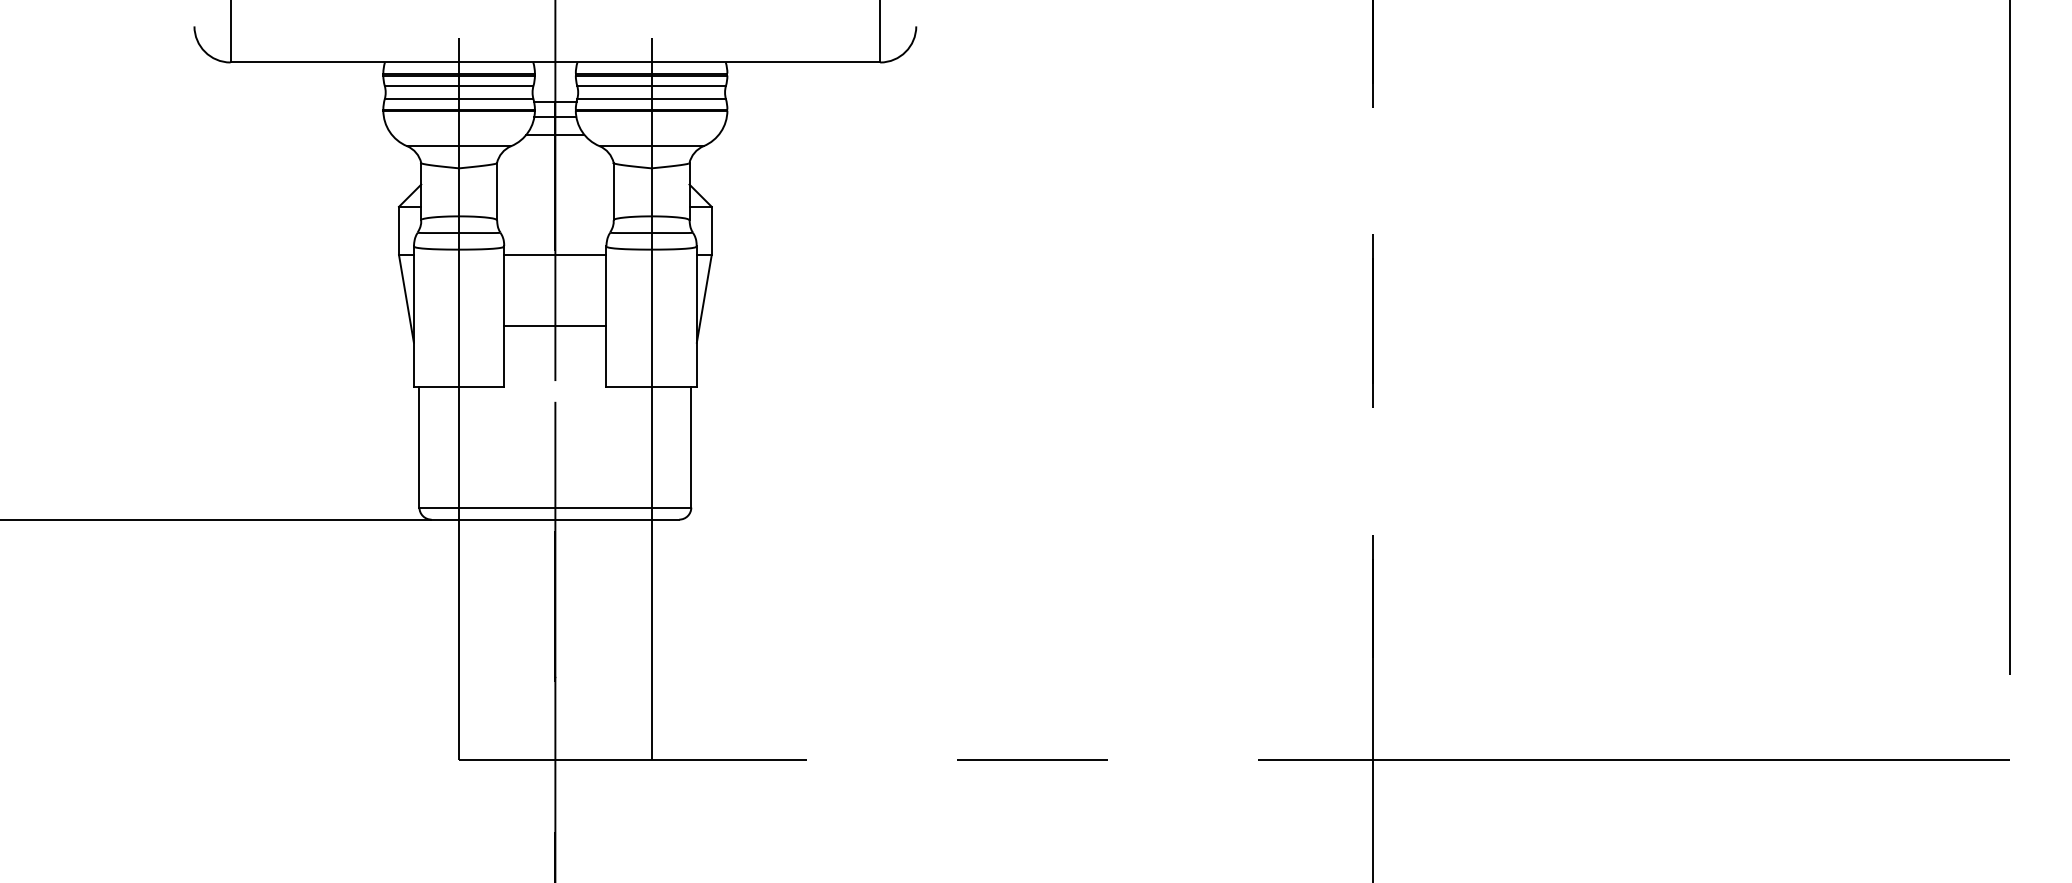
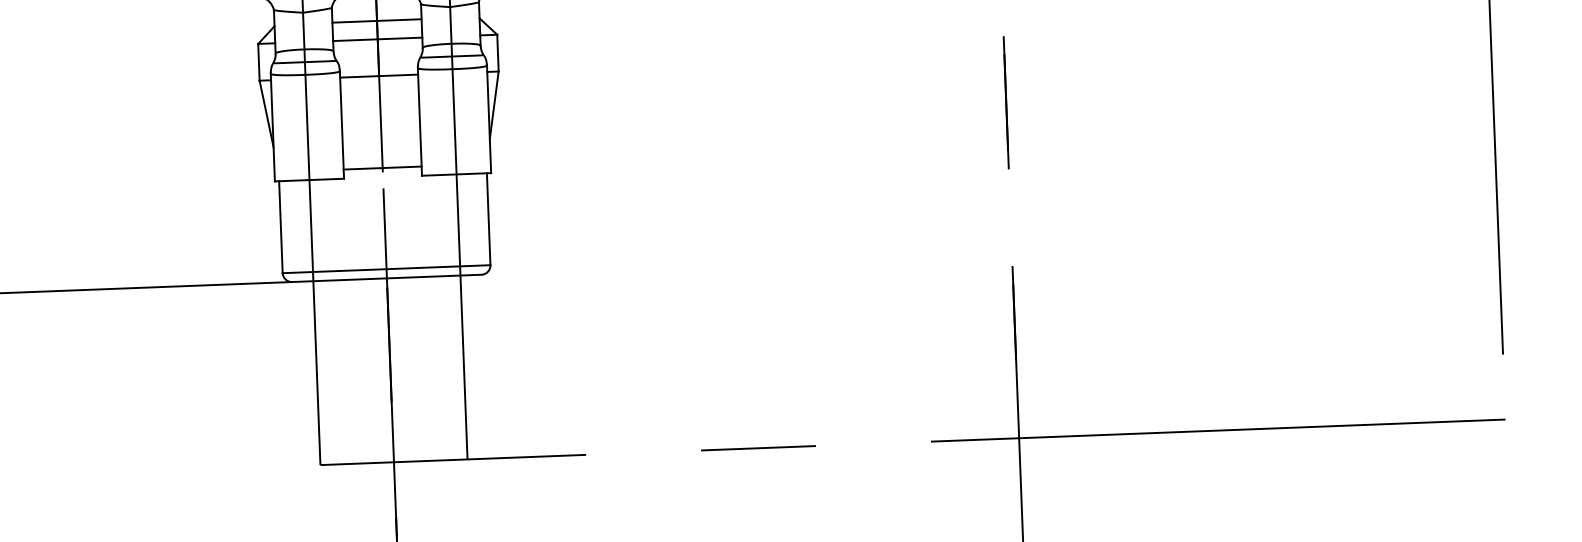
line: (555, 182) -> (377, 20), added
line: (555, 206) -> (377, 39), added
line: (555, 326) -> (382, 168), moved

